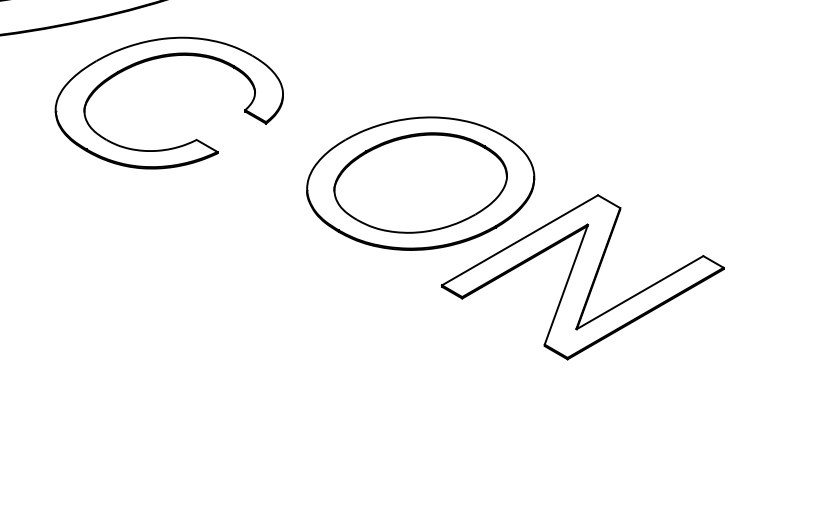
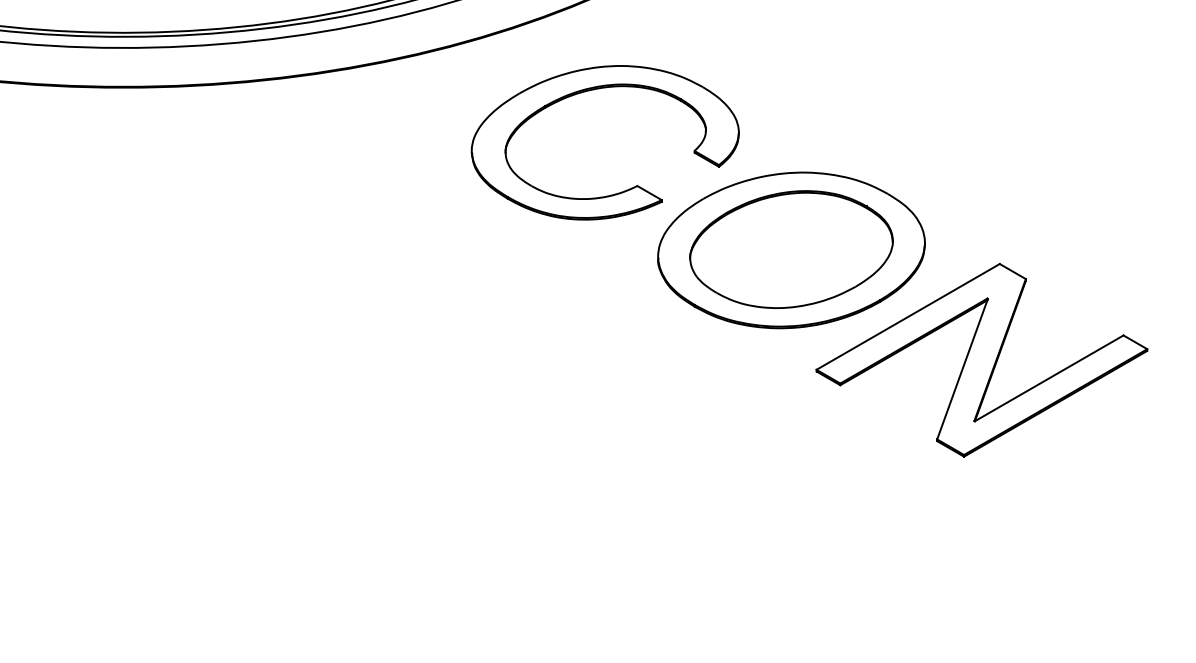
part: (183, 144) -> (621, 191), moved

